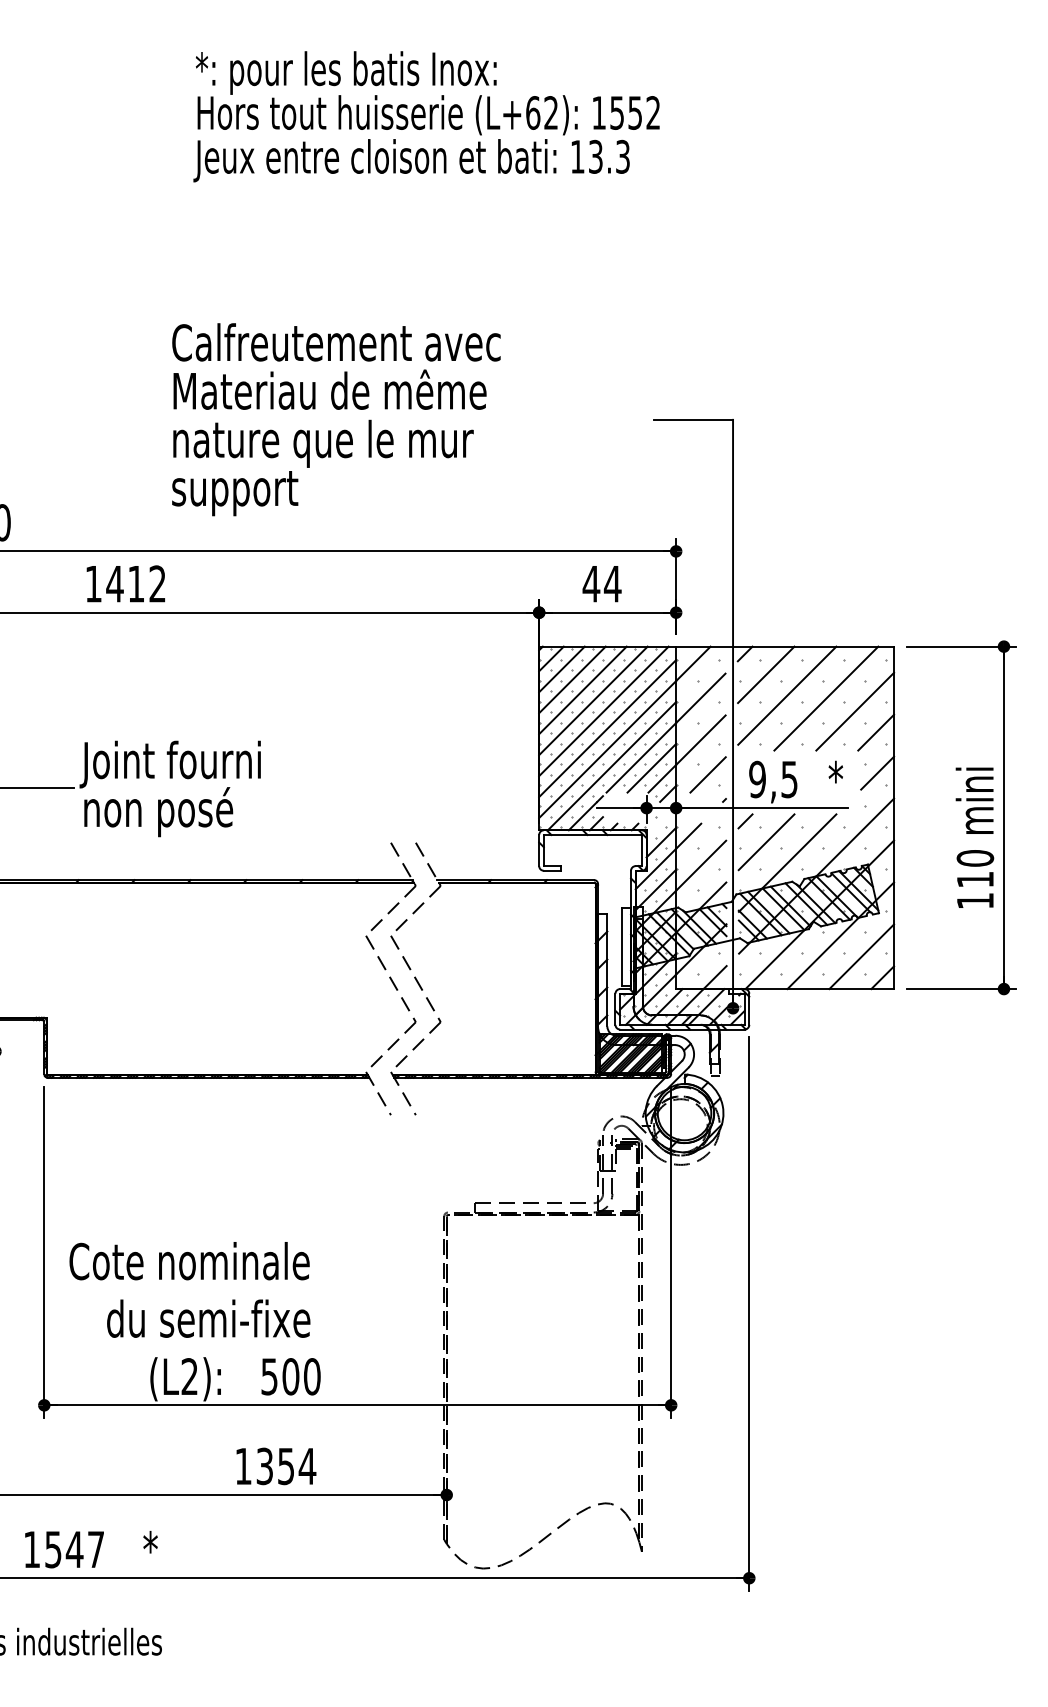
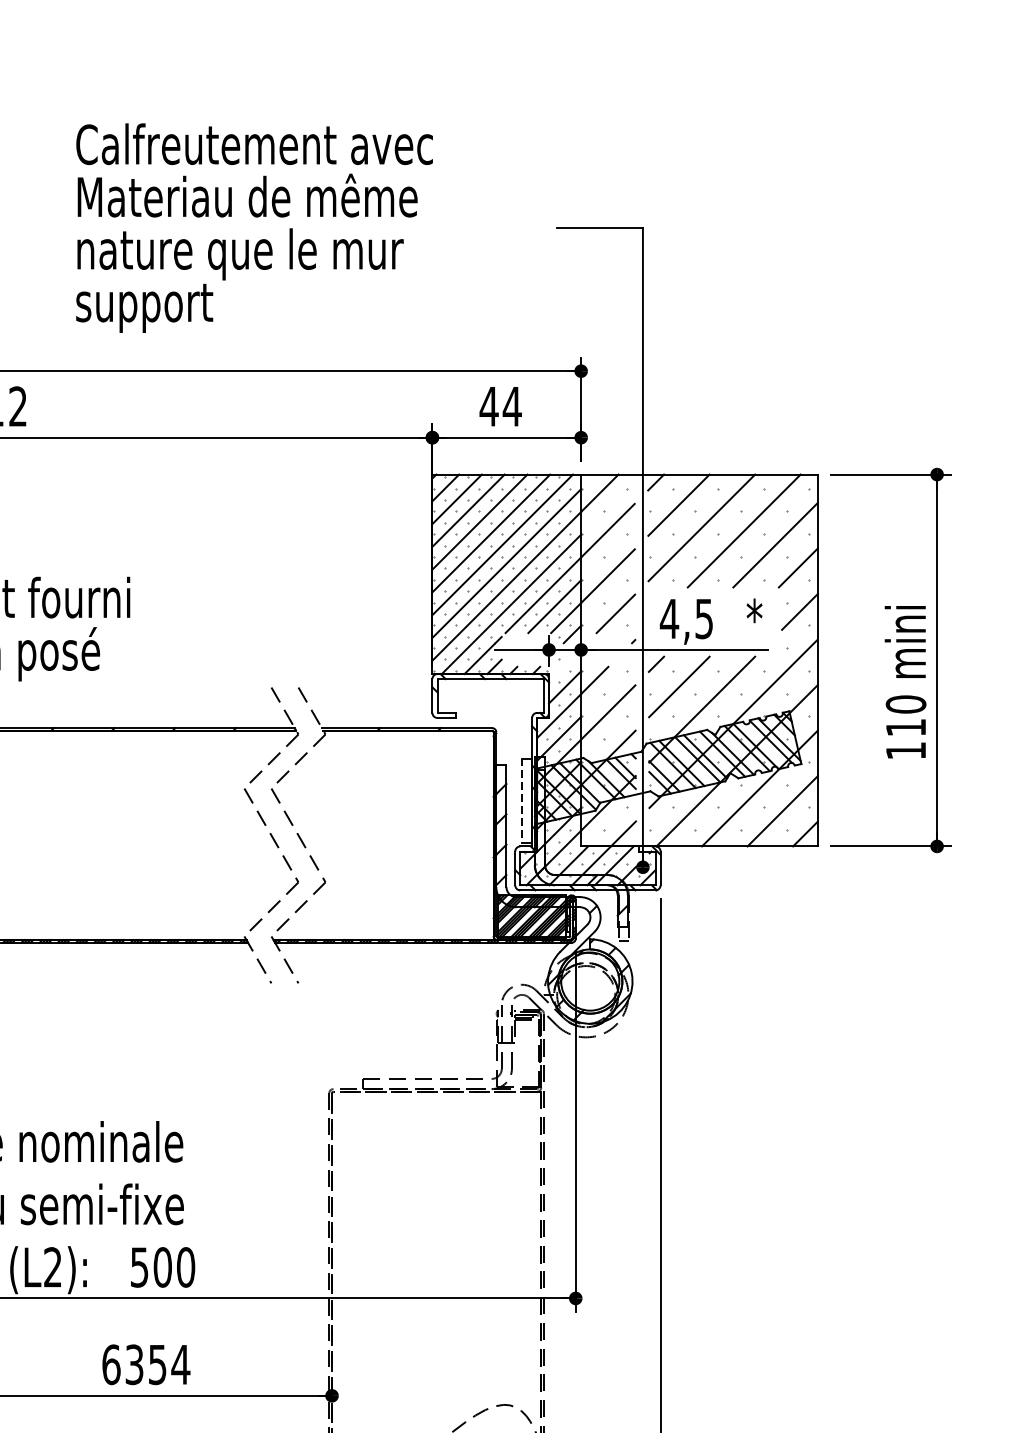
text: (336, 419) -> (254, 227), moved
text: (757, 779) -> (669, 618), 9,5 -> 4,5
line: (621, 947) -> (521, 801), solid -> dashed
text: (243, 1466) -> (111, 1364), 1354 -> 6354

